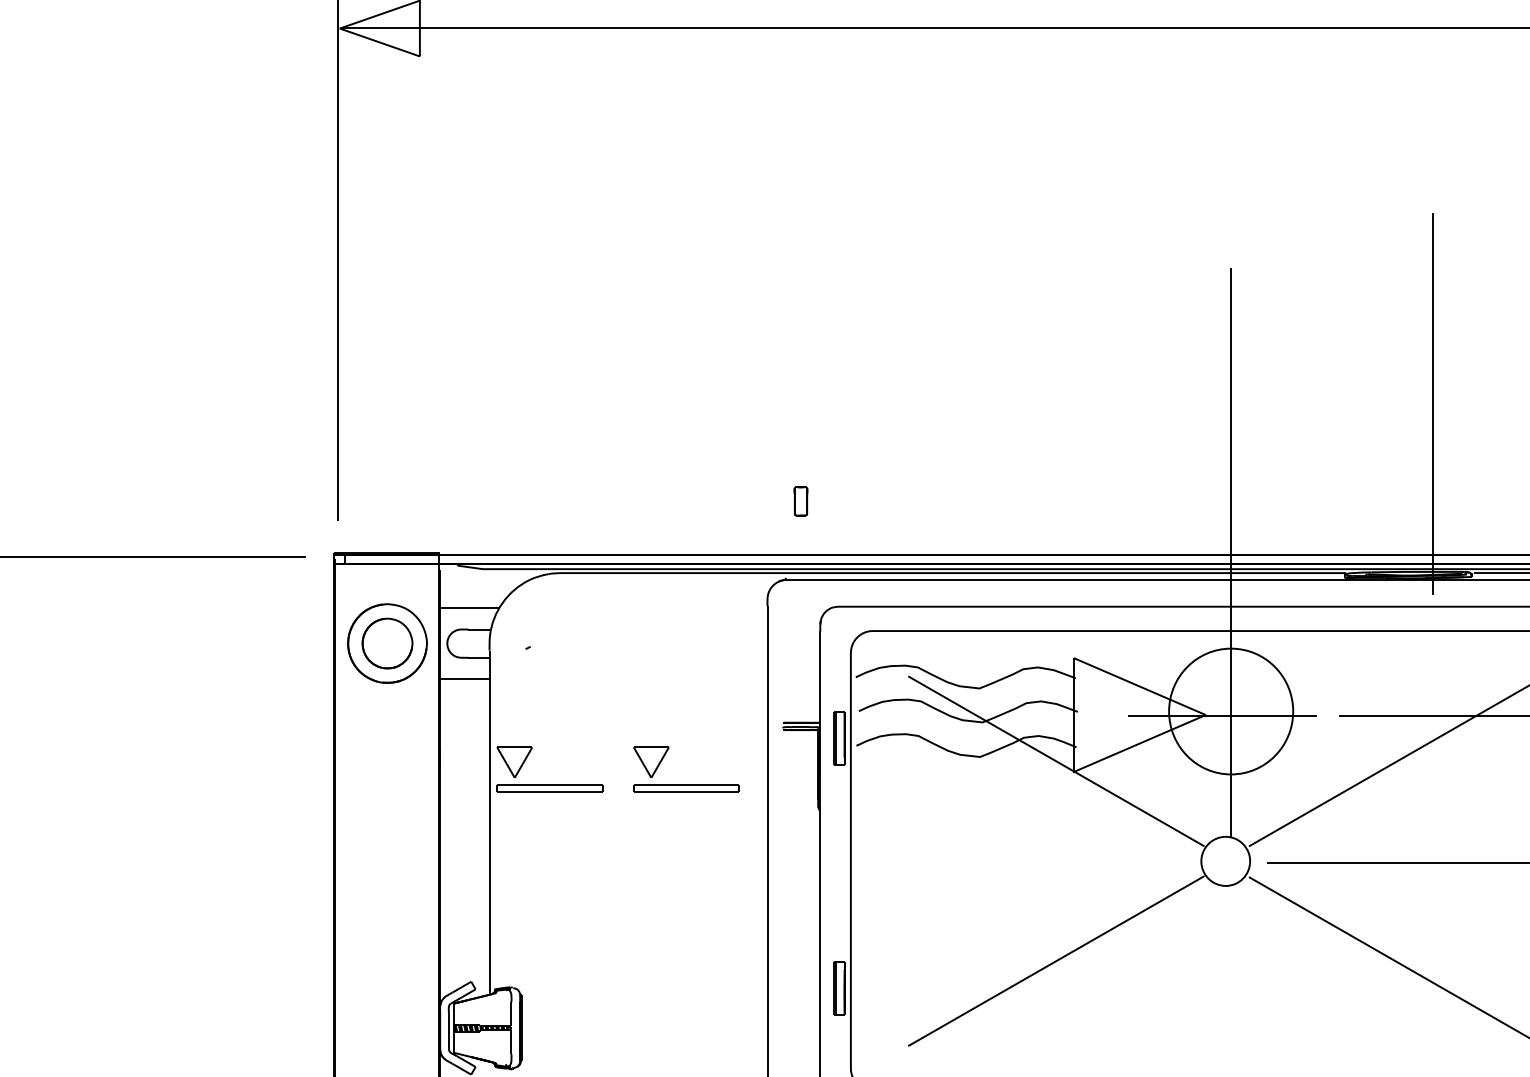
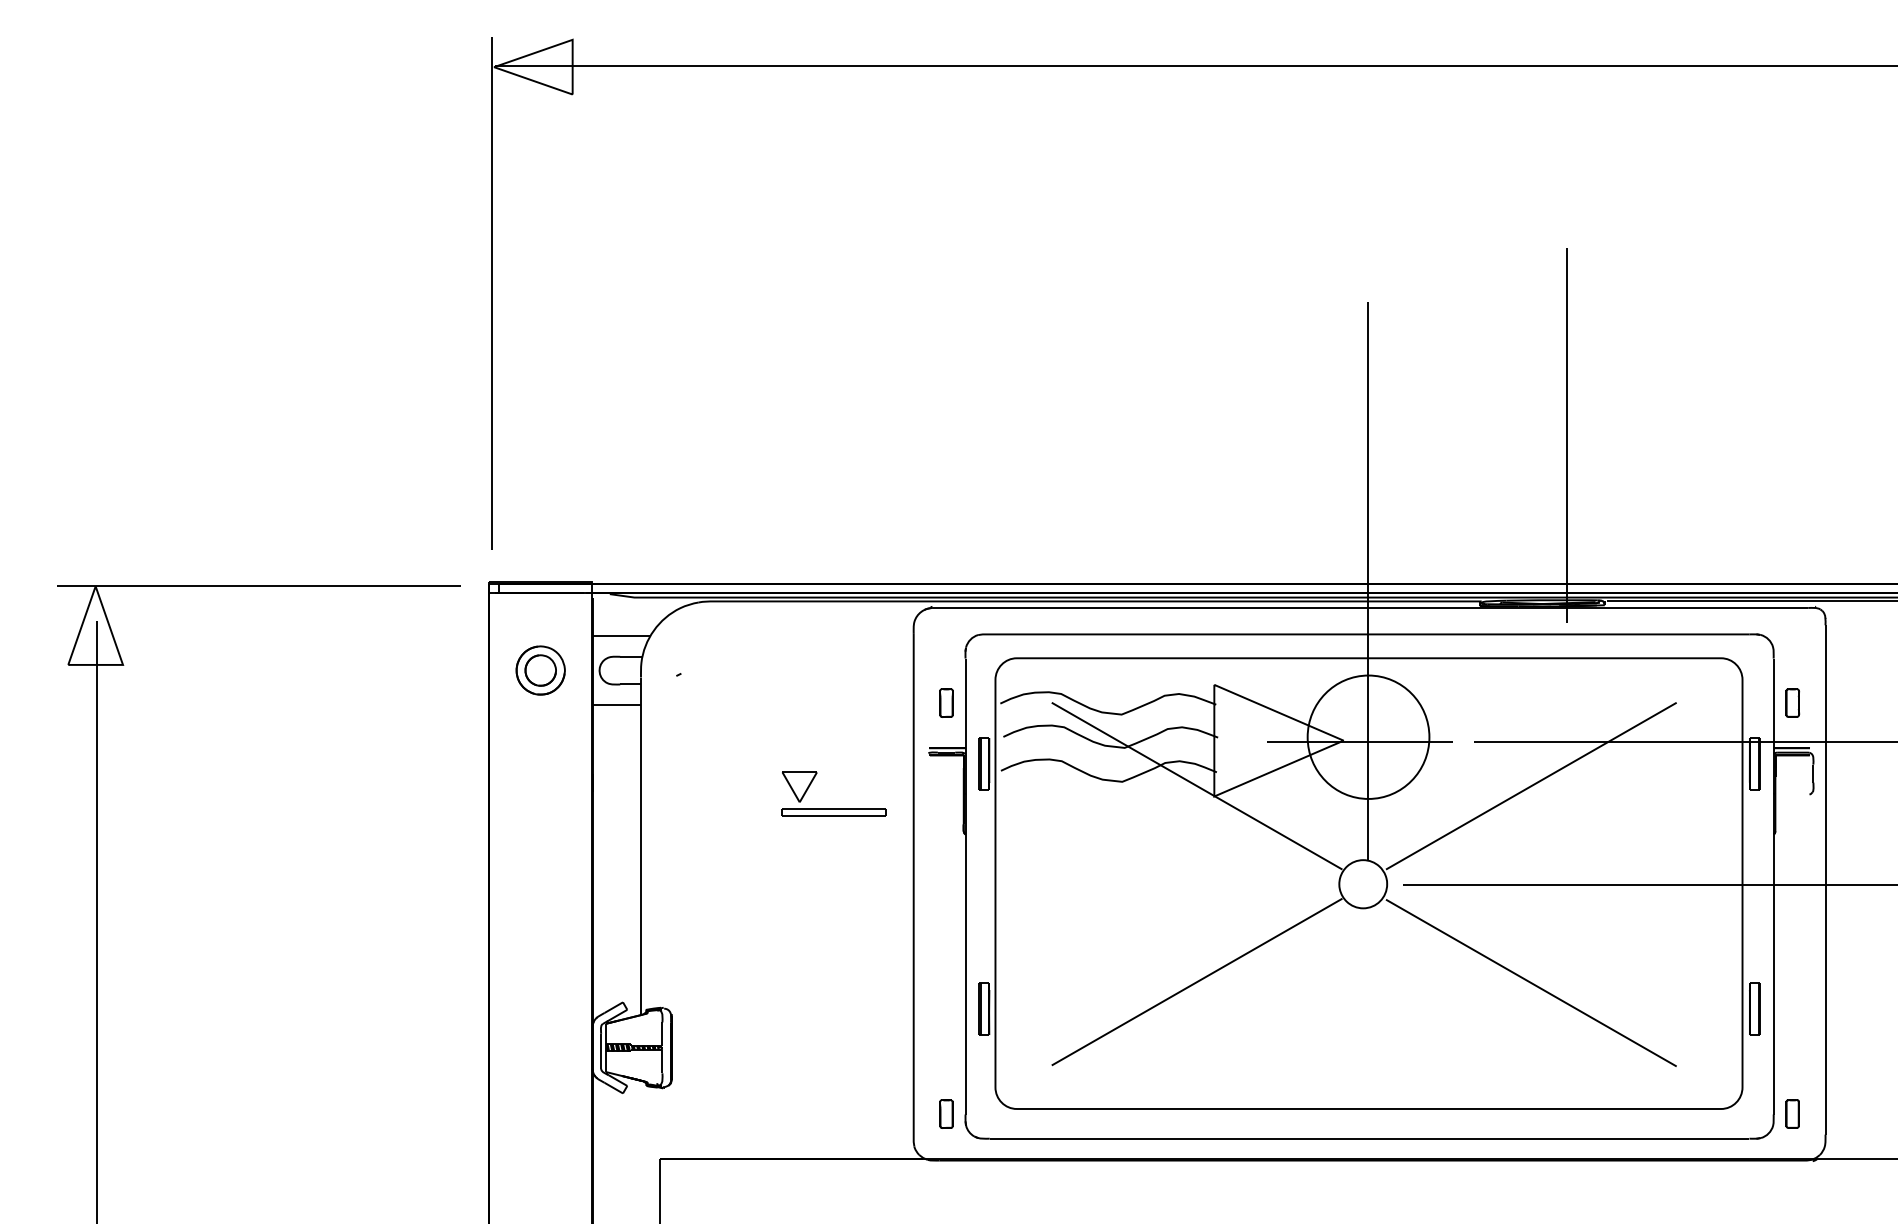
part: (800, 500) -> (946, 702), moved
part: (387, 643) -> (540, 670), size x0.62
part: (549, 784) -> (699, 808), removed

